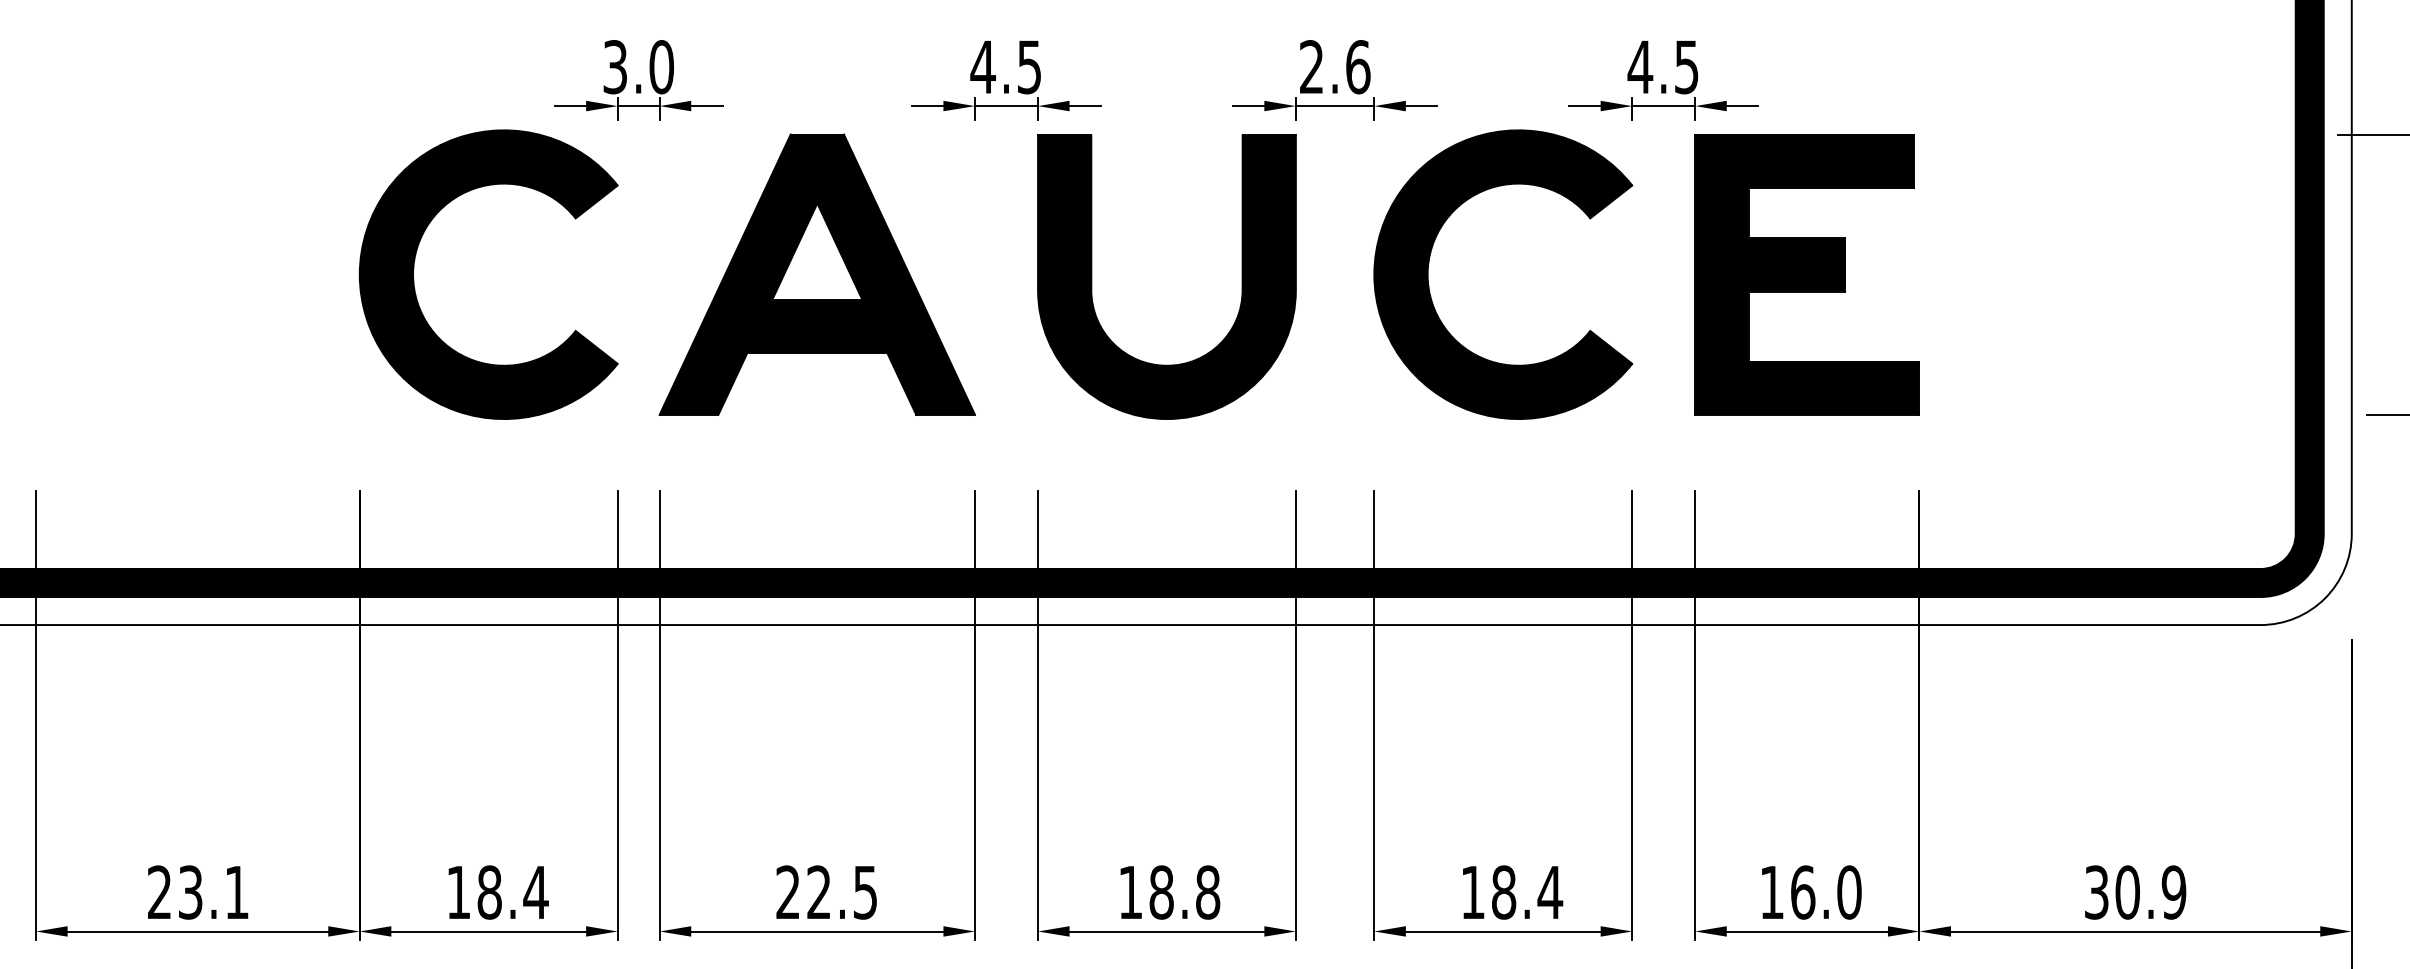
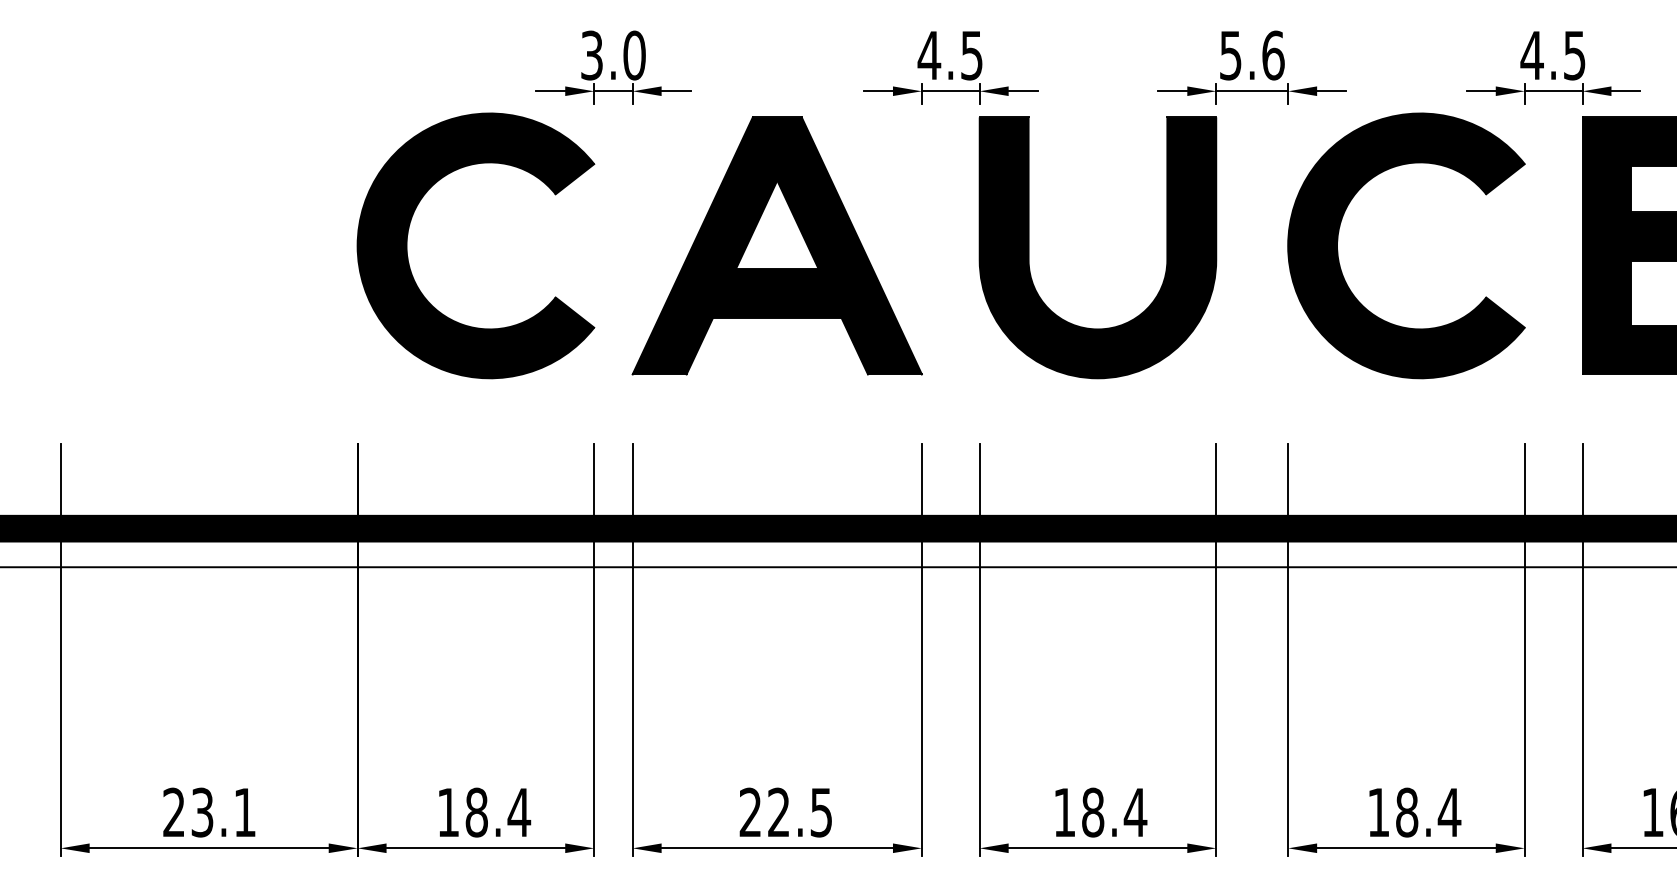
text: (1311, 67) -> (1230, 55), 2.6 -> 5.6
text: (1207, 892) -> (1135, 812), 18.8 -> 18.4

